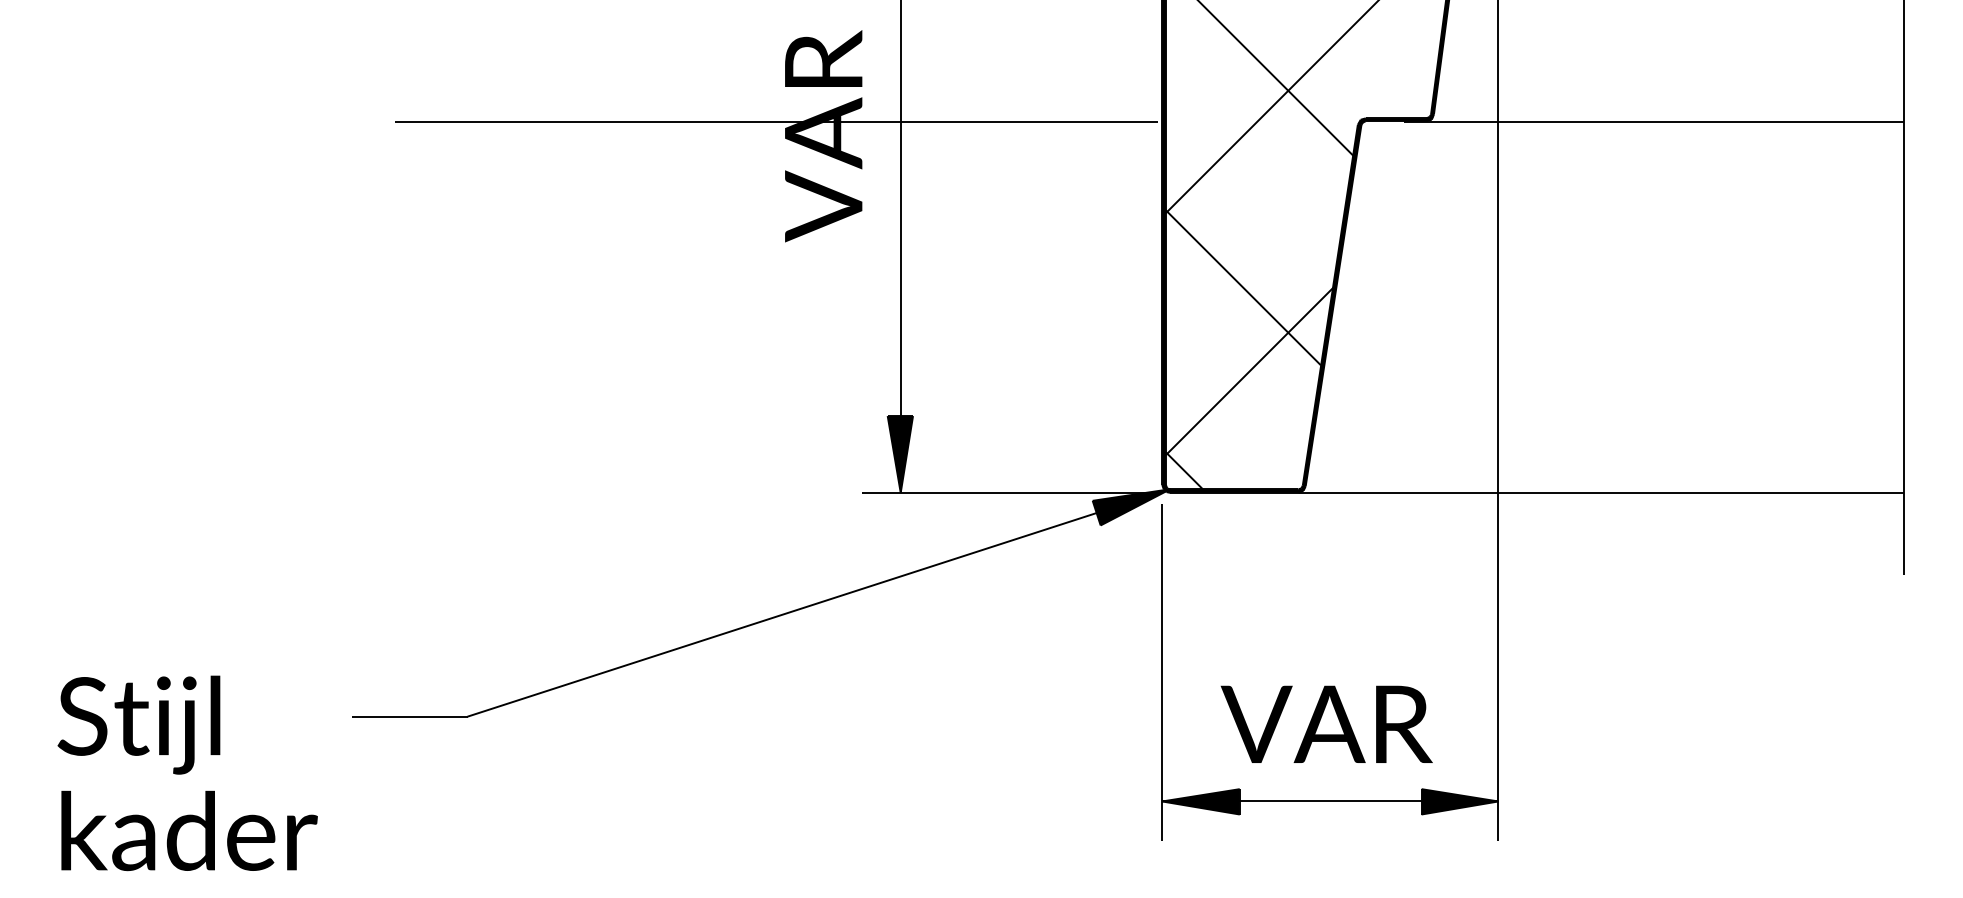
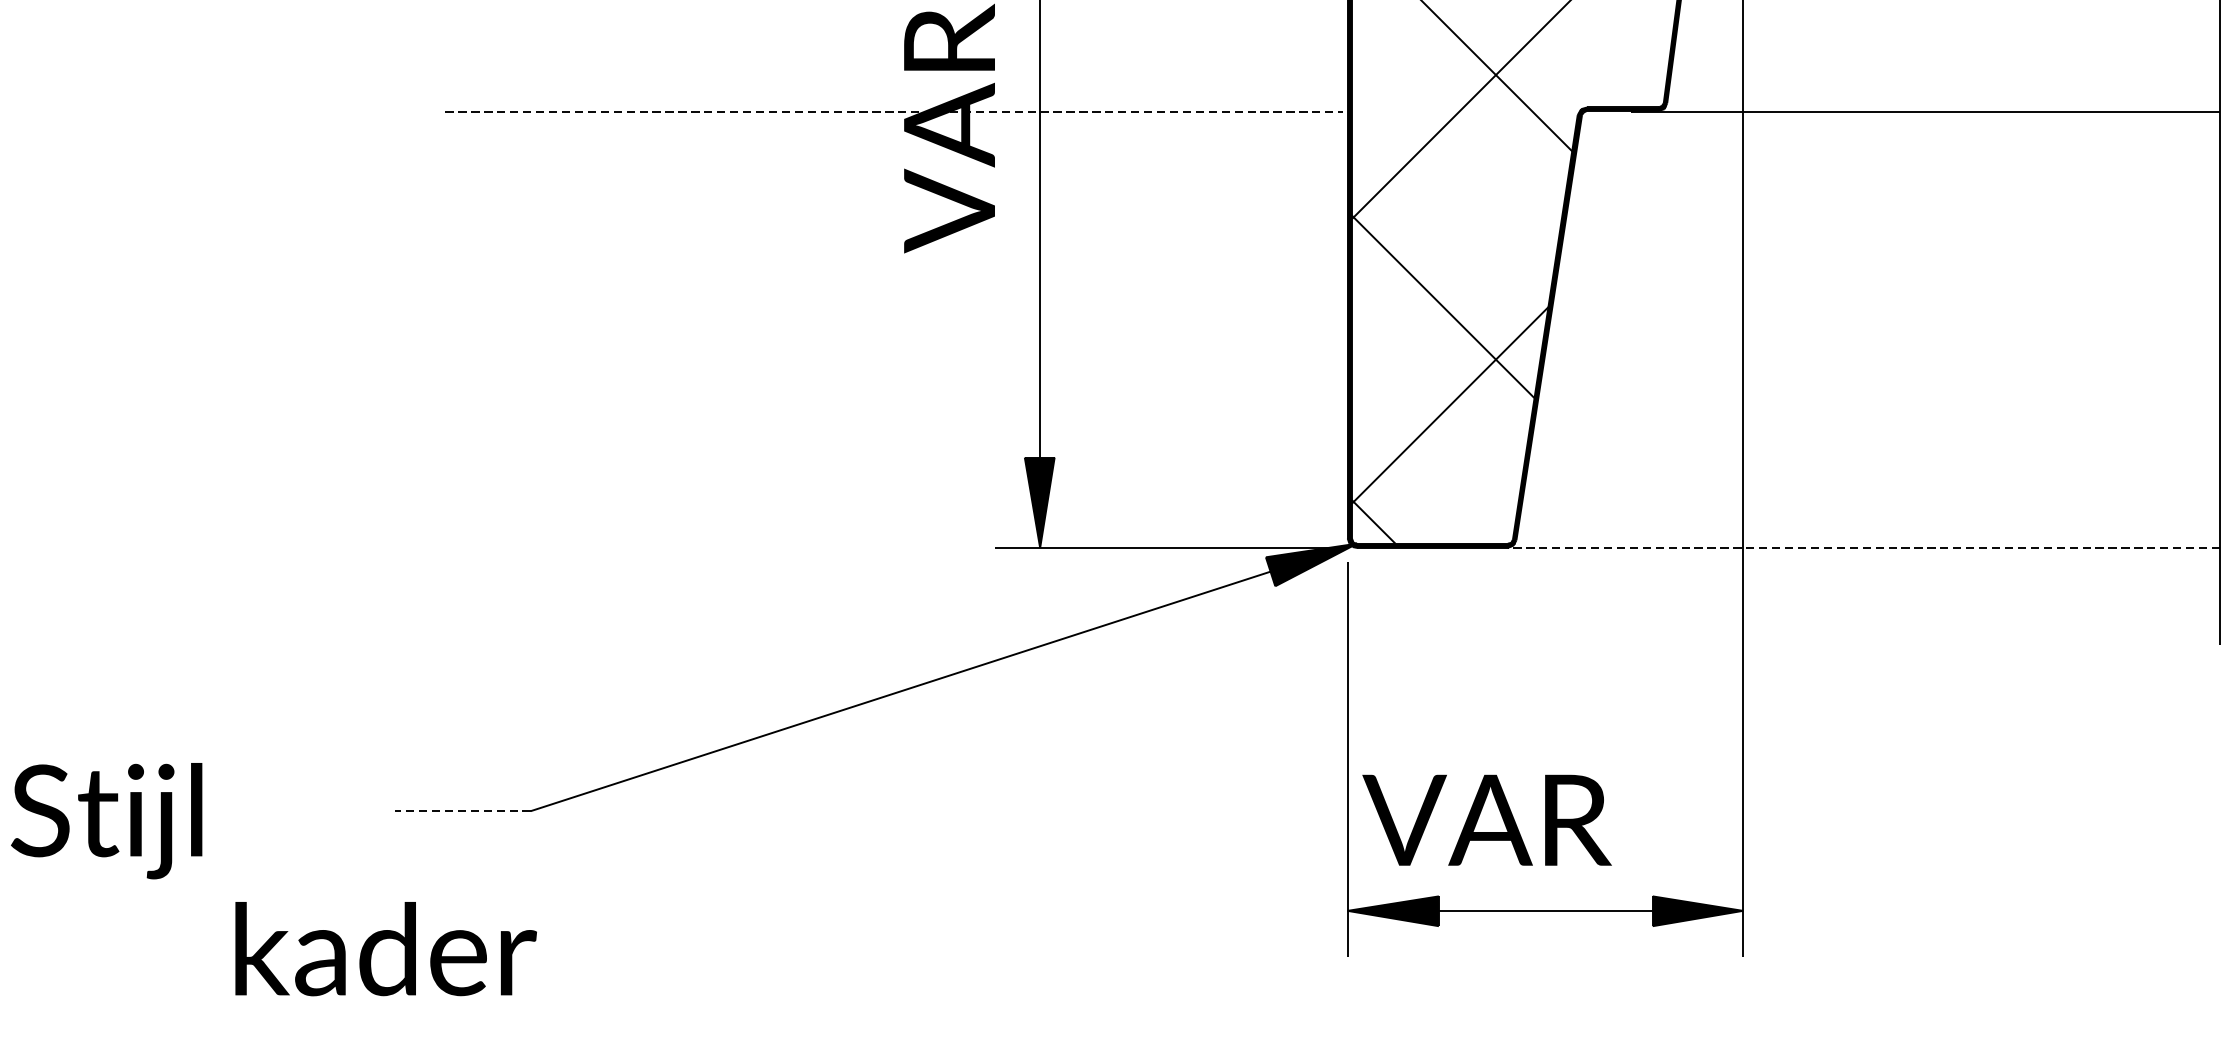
line: (776, 121) -> (894, 111), solid -> dashed
line: (1601, 492) -> (1864, 547), solid -> dashed
line: (409, 716) -> (462, 810), solid -> dashed
text: (1326, 723) -> (1486, 819), moved
text: (138, 724) -> (106, 820), moved
text: (189, 830) -> (386, 948), moved

